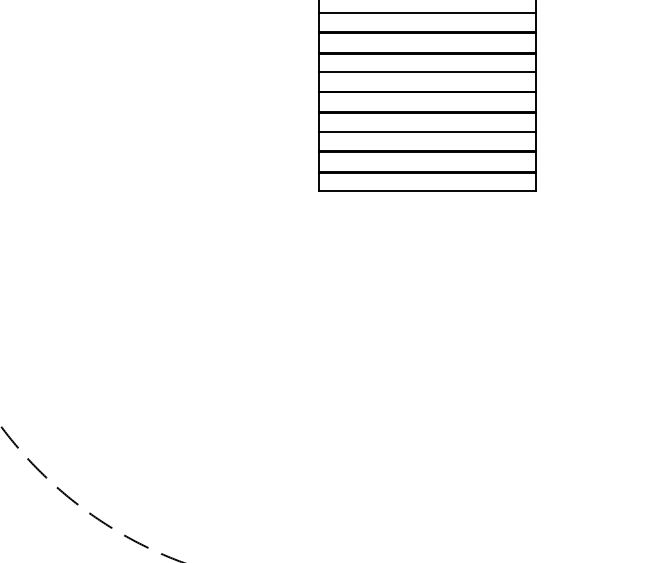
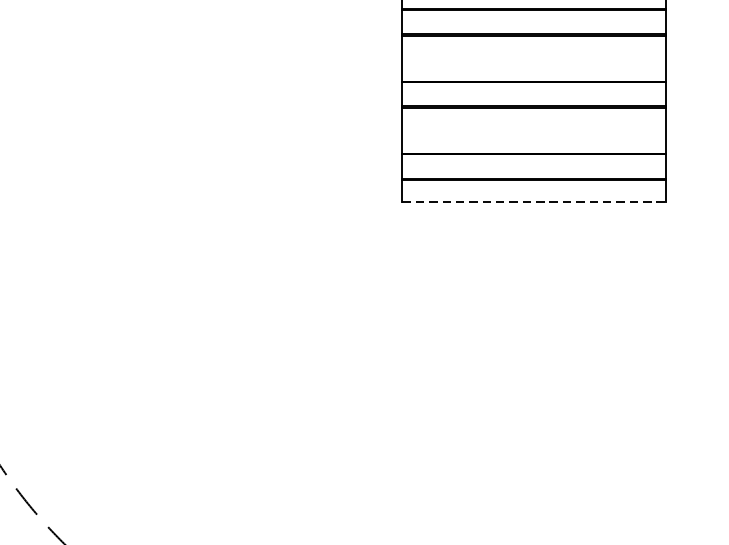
line: (427, 72) -> (534, 58), removed
line: (427, 131) -> (534, 129), removed
line: (427, 191) -> (534, 202), solid -> dashed

